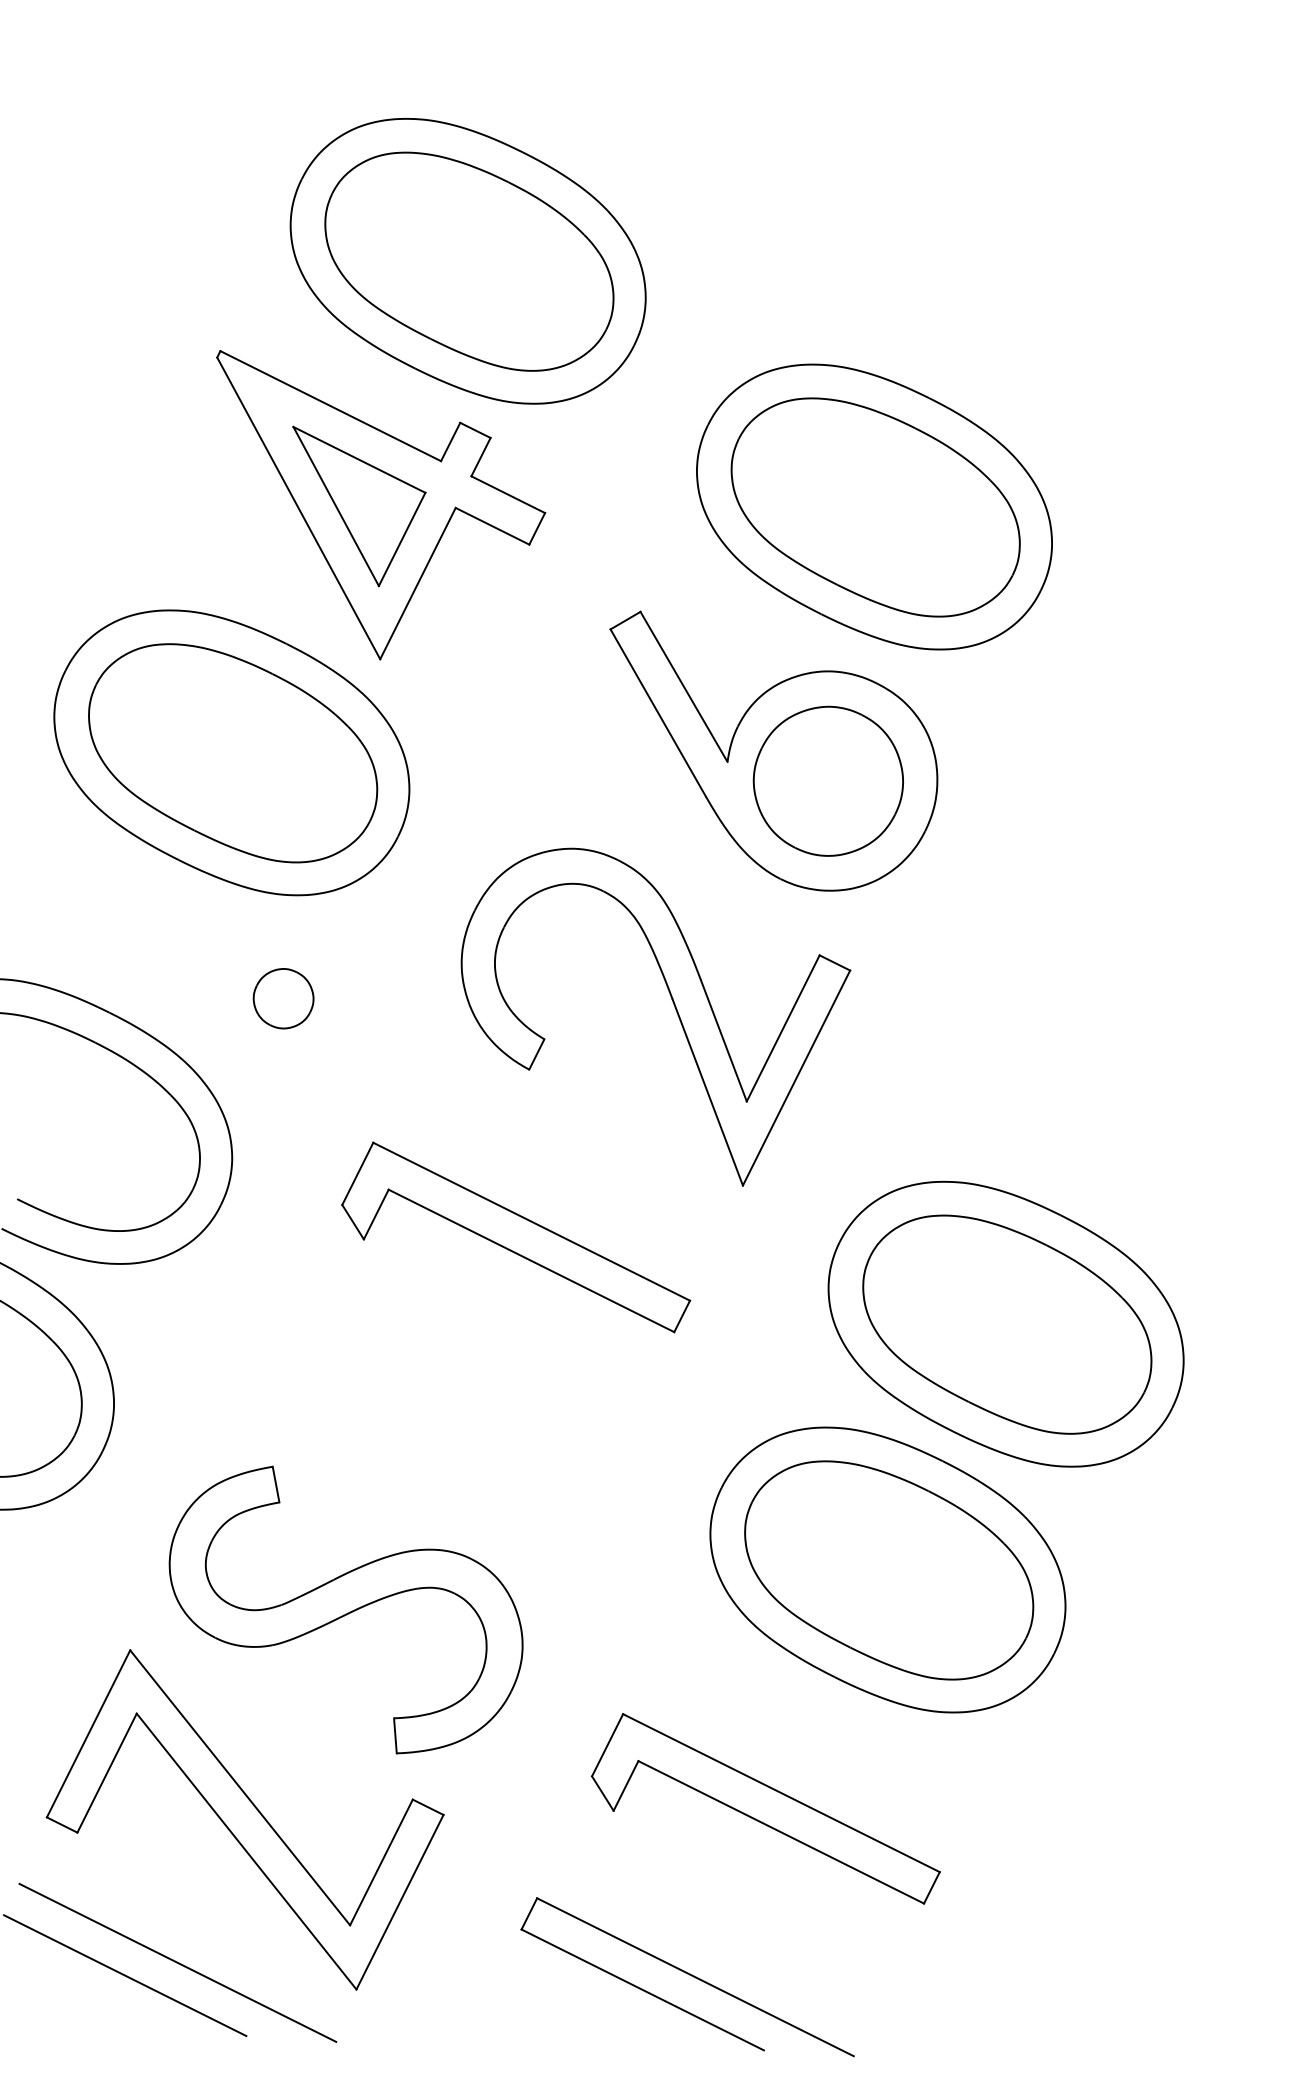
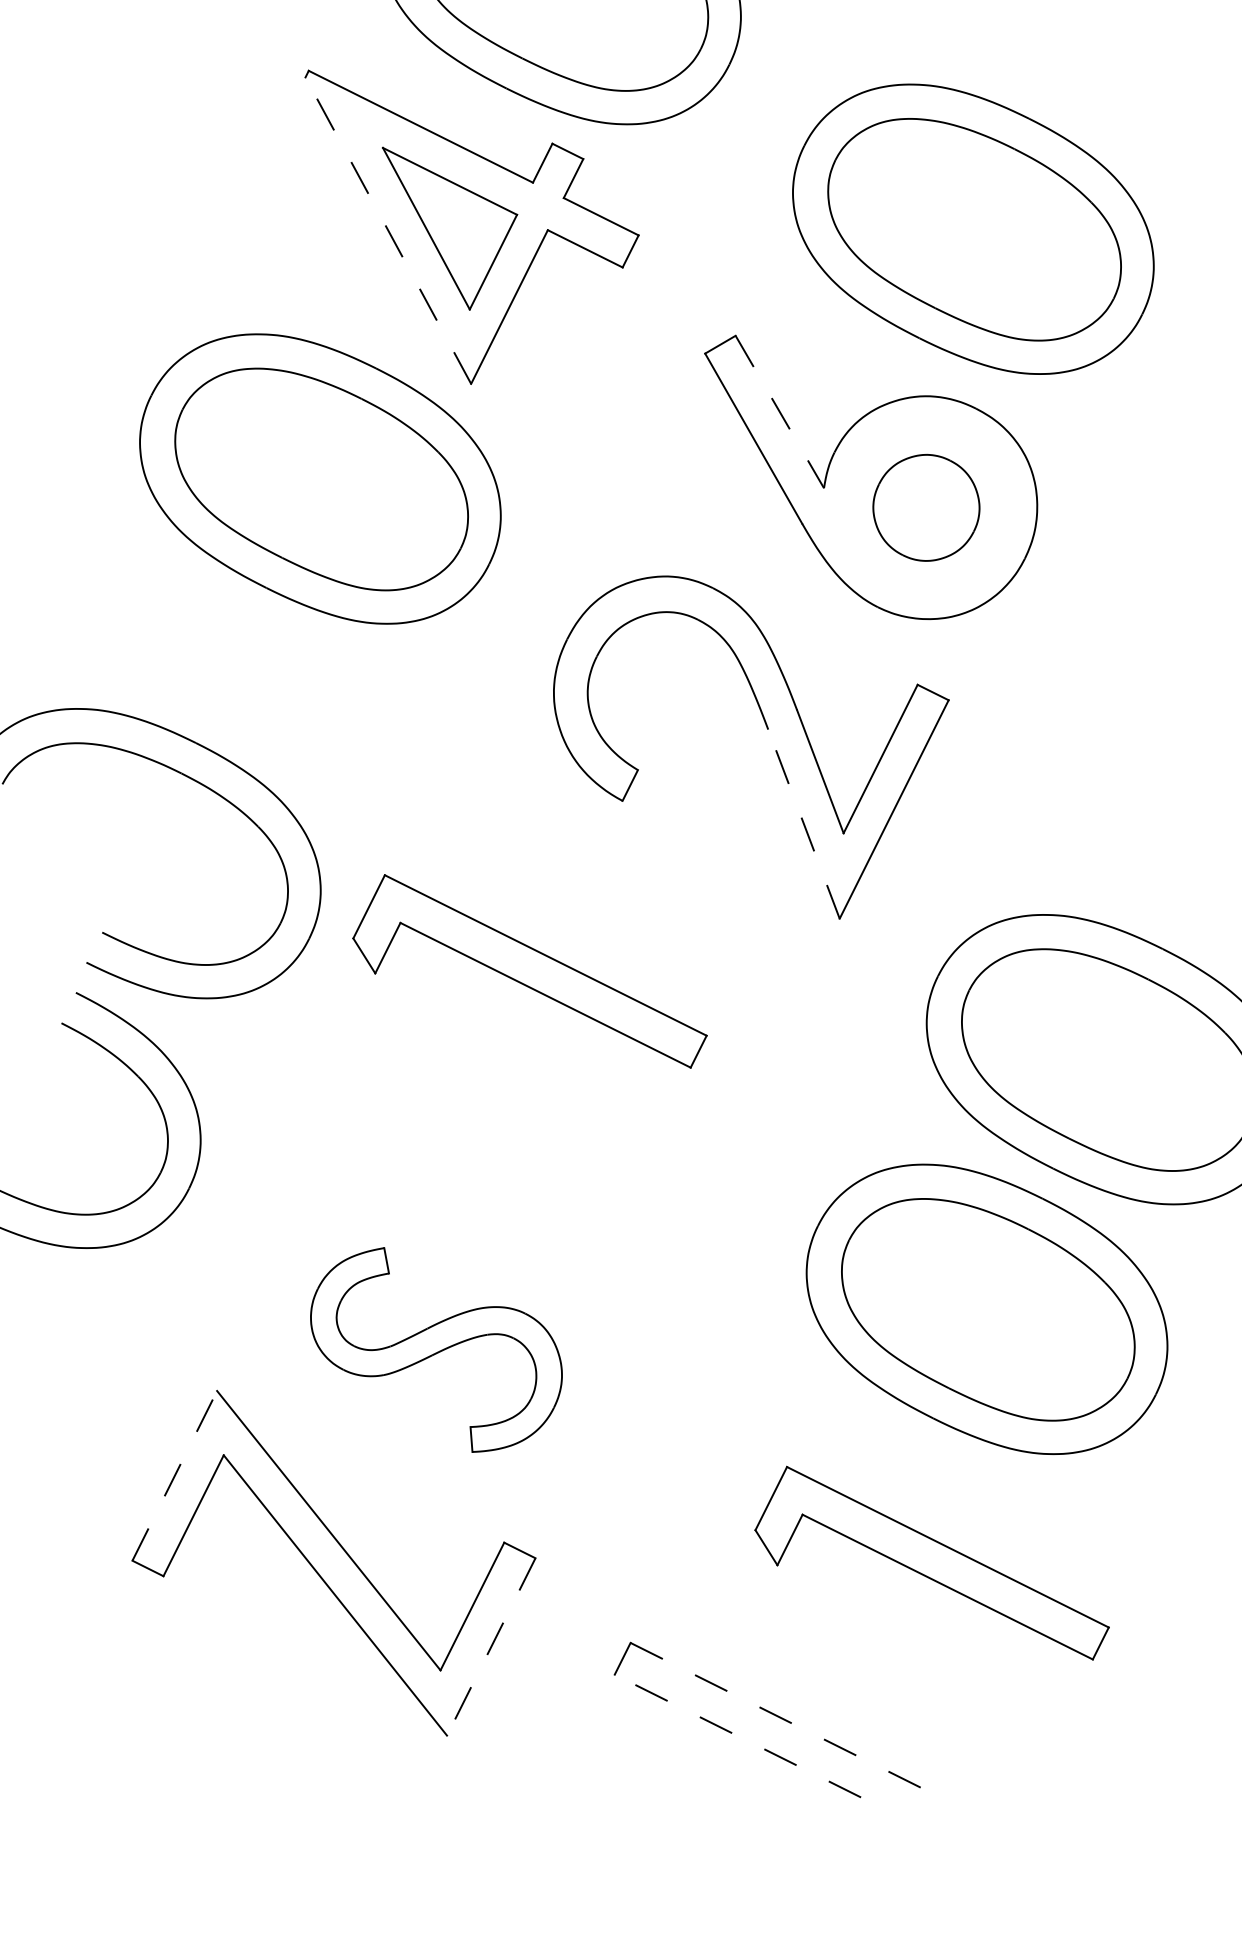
line: (298, 507) -> (388, 229), solid -> dashed
line: (684, 686) -> (780, 411), solid -> dashed
part: (827, 780) -> (925, 507), size x0.7
part: (283, 998) -> (372, 728), removed
line: (707, 1092) -> (803, 824), solid -> dashed
part: (516, 1237) -> (530, 971), moved
part: (345, 1609) -> (435, 1349), size x0.7
line: (88, 1733) -> (174, 1475), solid -> dashed
part: (765, 1808) -> (931, 1562), moved
line: (400, 1902) -> (491, 1647), solid -> dashed
line: (177, 1962) -> (265, 1708), removed
line: (125, 1975) -> (212, 1721), removed
line: (695, 1977) -> (791, 1723), solid -> dashed
line: (642, 1989) -> (737, 1735), solid -> dashed

